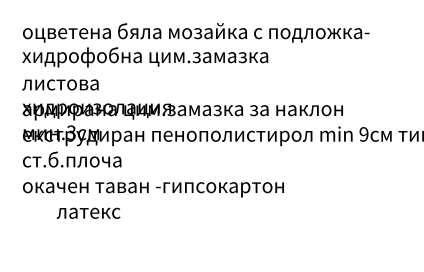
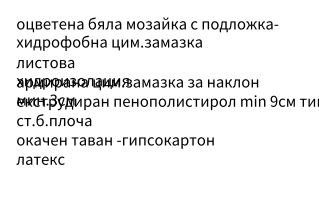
text: (88, 213) -> (40, 160), moved

